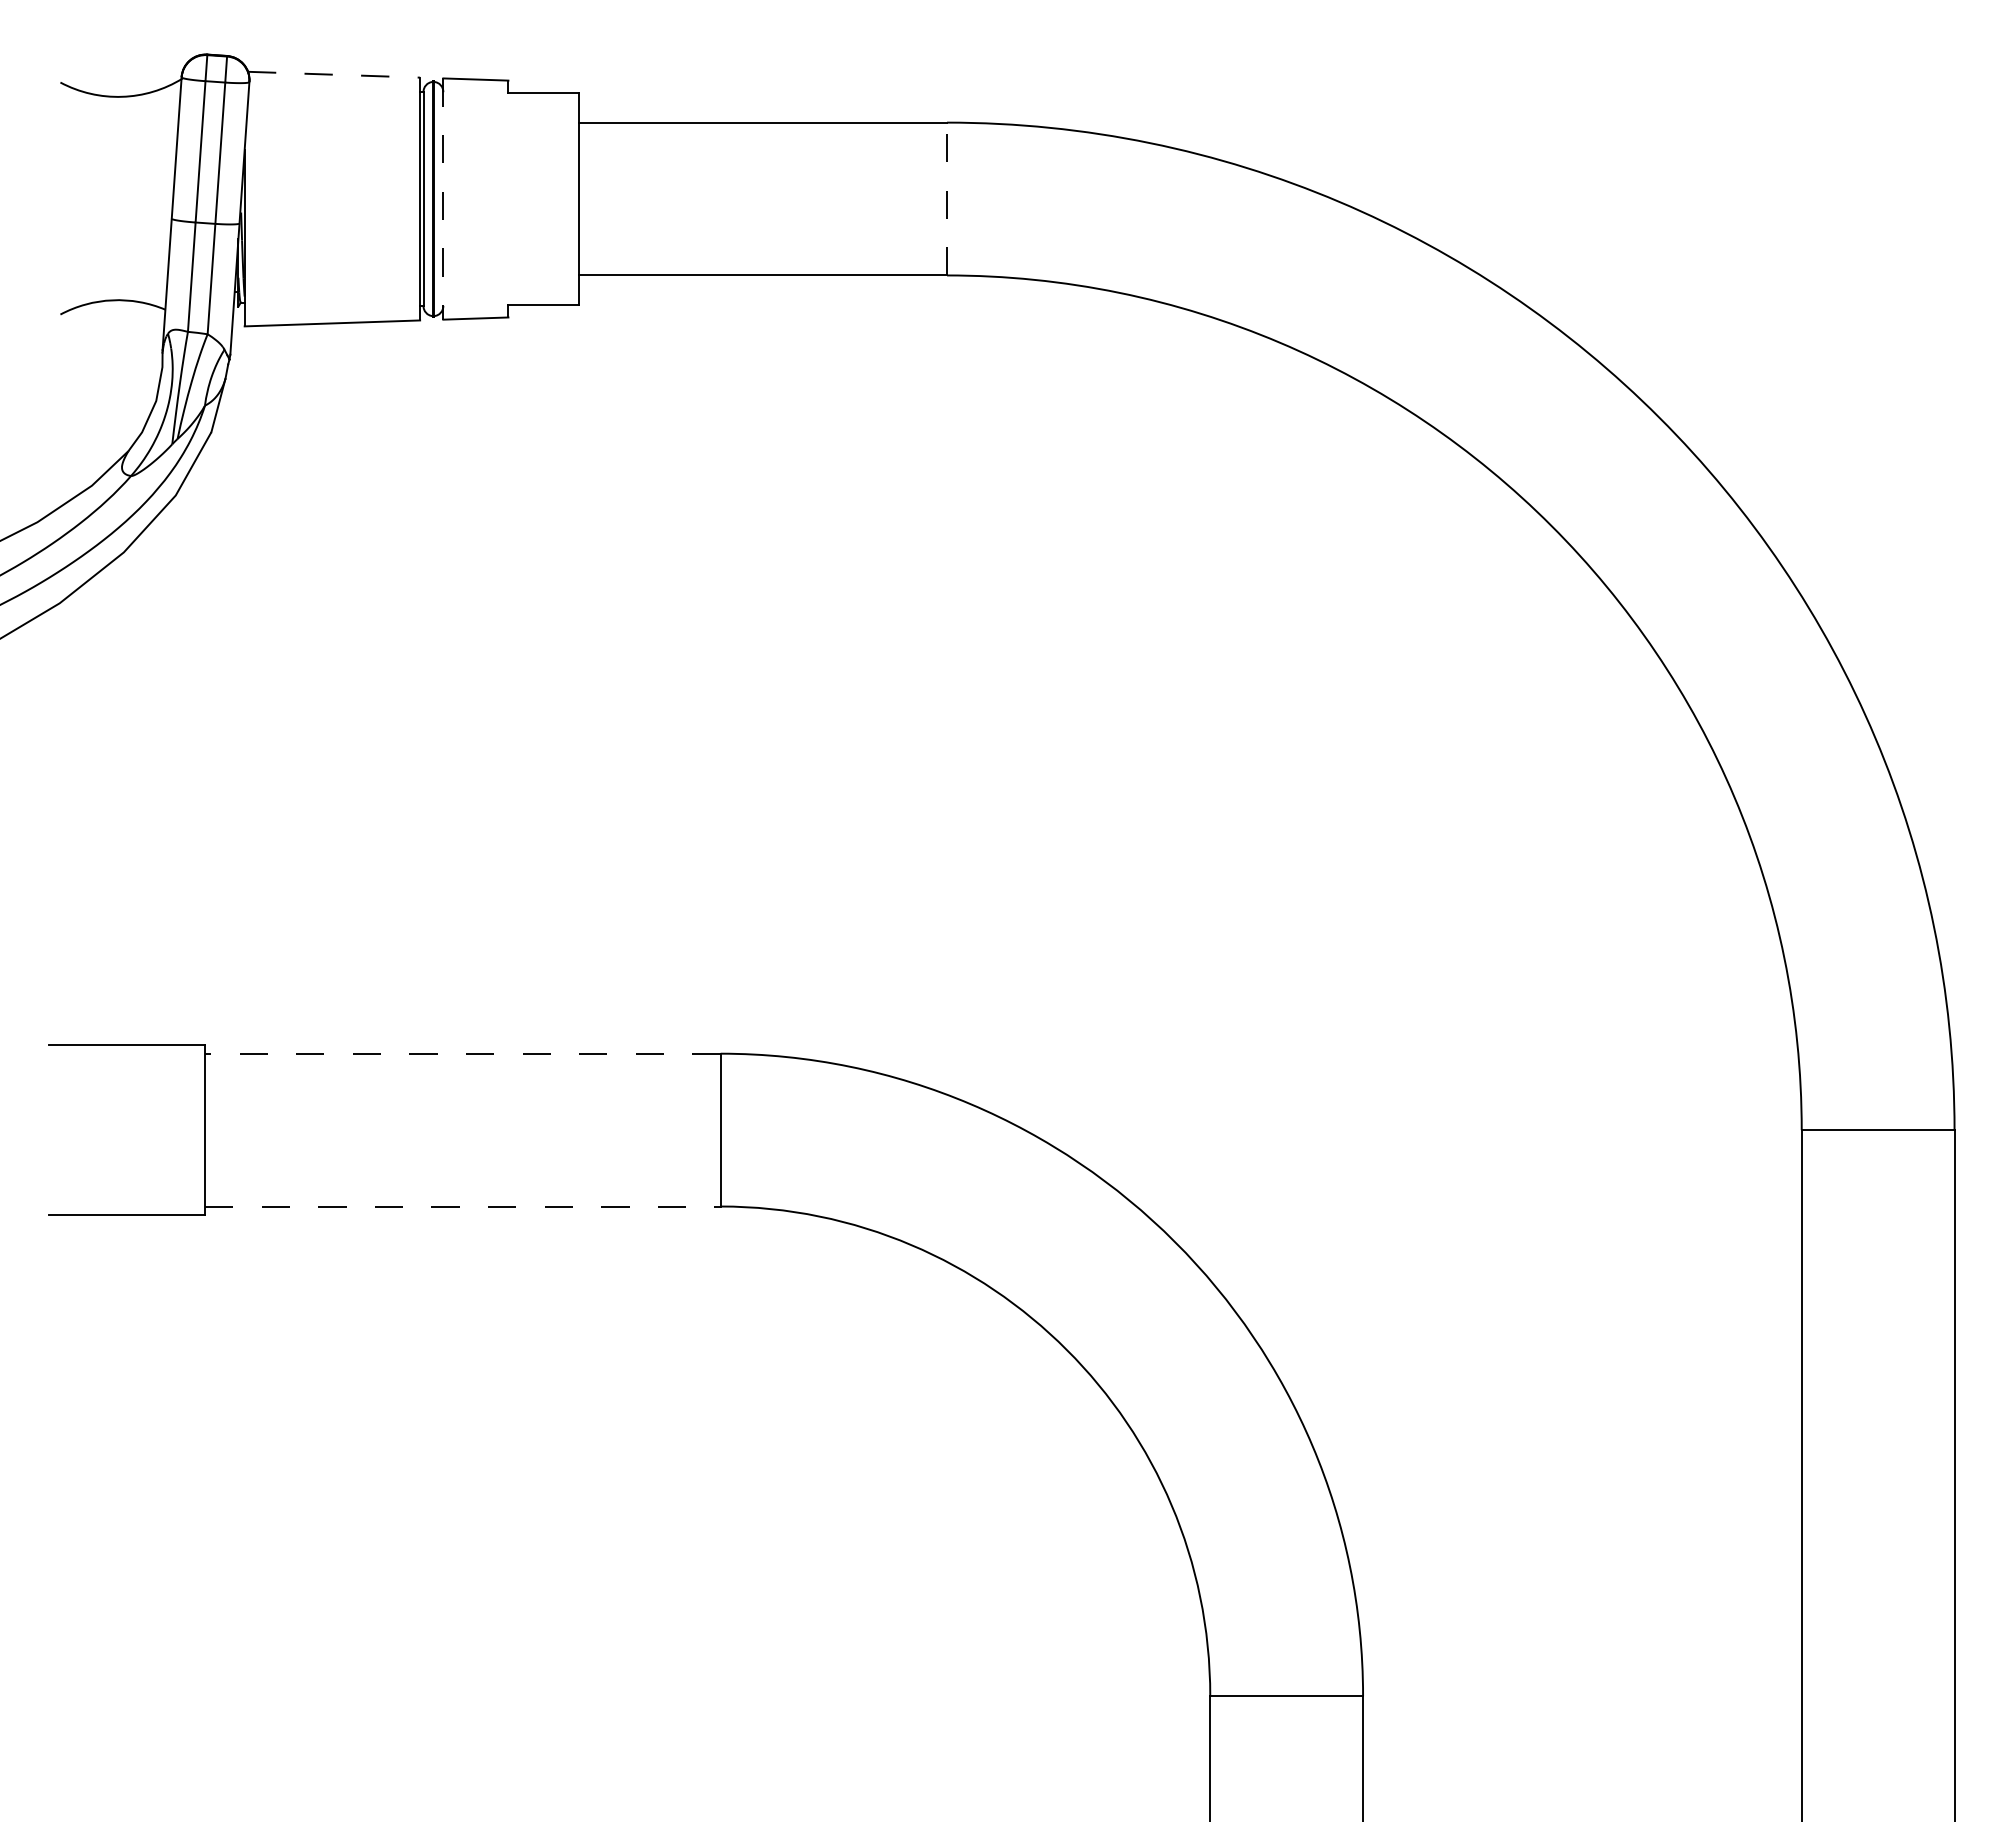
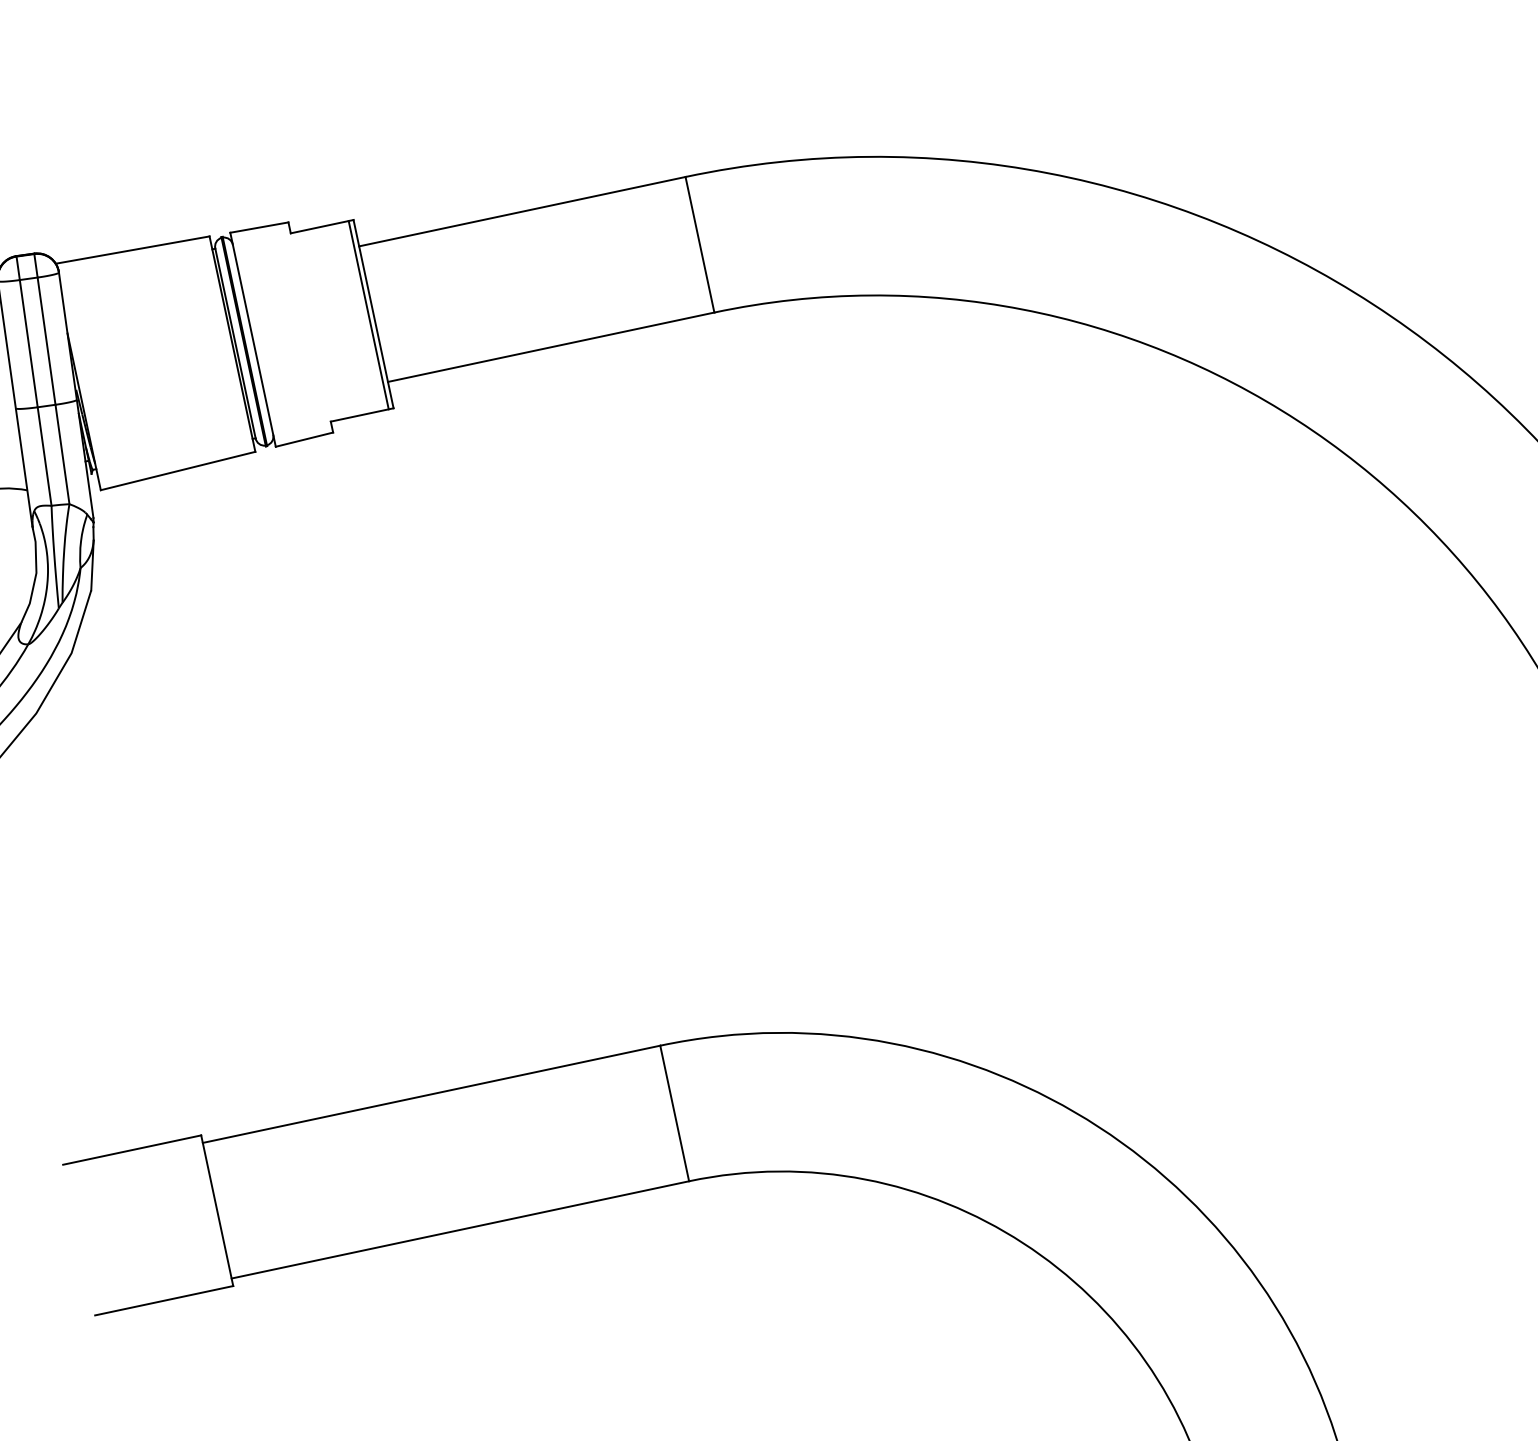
line: (334, 74) -> (133, 249), dashed -> solid
line: (573, 198) -> (368, 314), added
line: (947, 198) -> (700, 244), dashed -> solid
line: (443, 199) -> (253, 340), dashed -> solid
line: (462, 1053) -> (431, 1094), dashed -> solid
line: (462, 1206) -> (460, 1229), dashed -> solid

